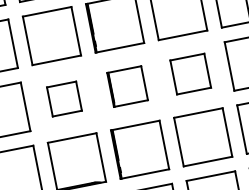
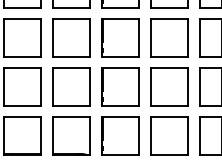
part: (190, 73) -> (169, 86), size x1.43
part: (127, 85) -> (120, 86), size x1.43
part: (64, 98) -> (71, 86), size x1.67

